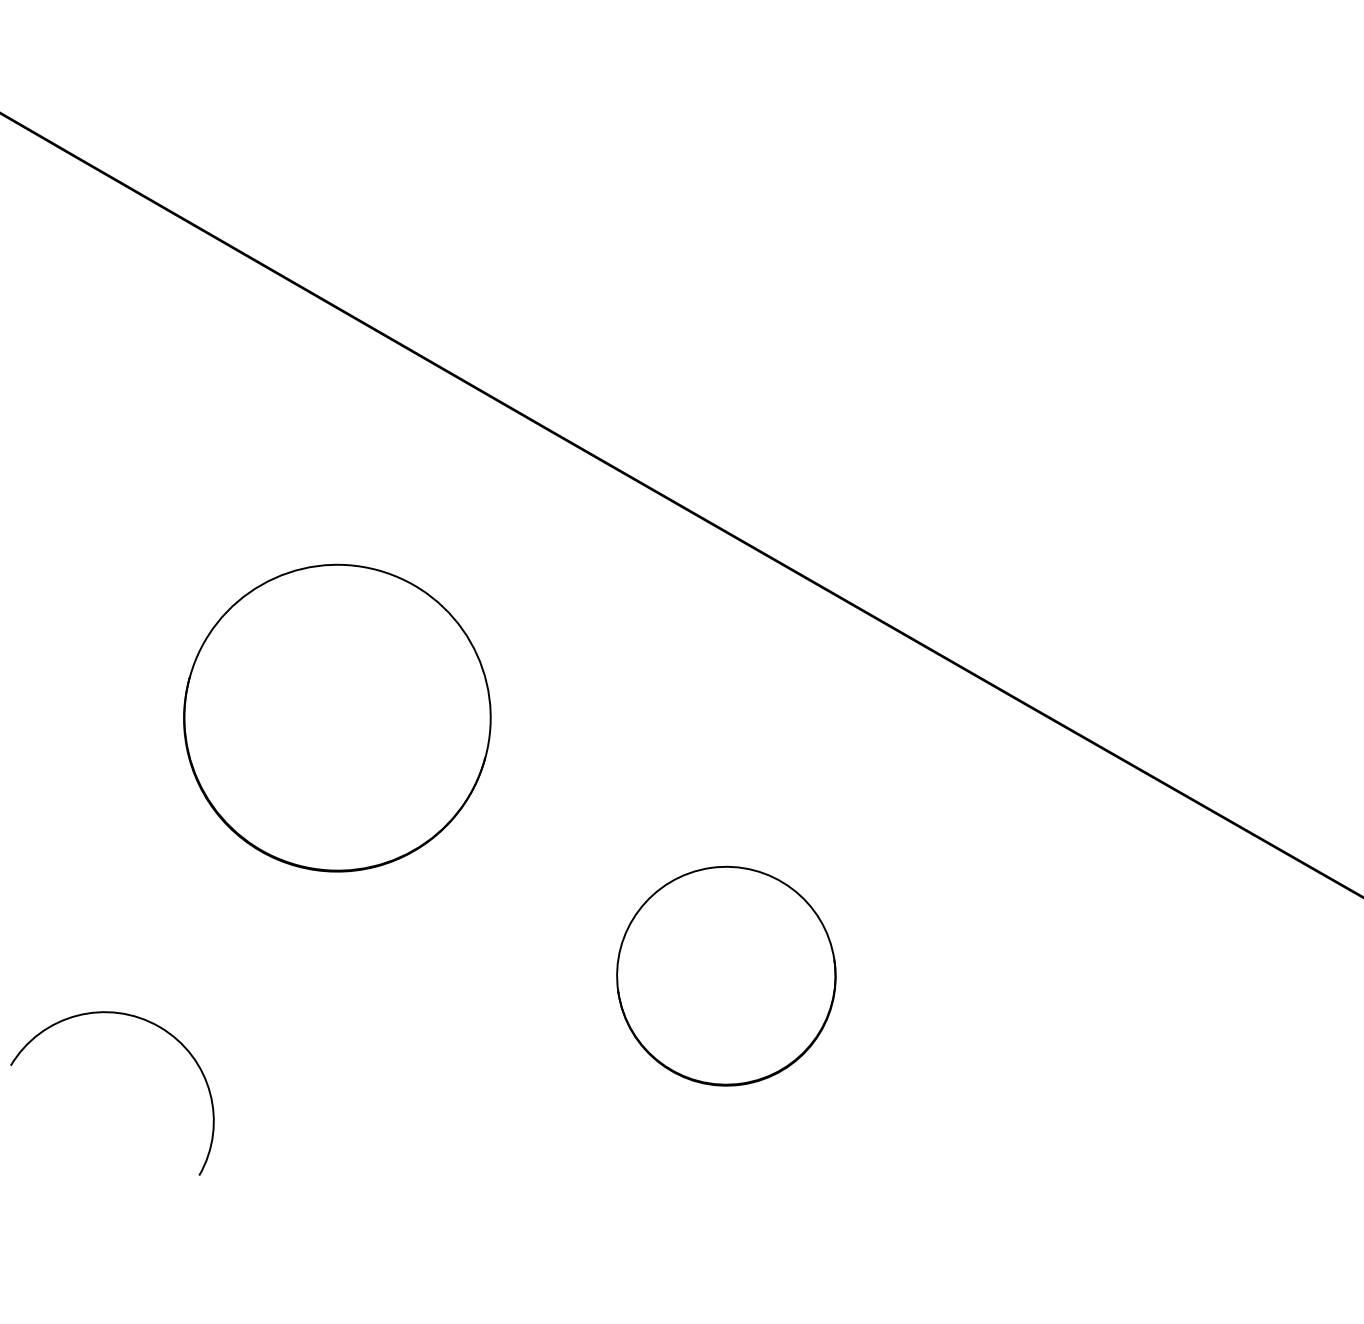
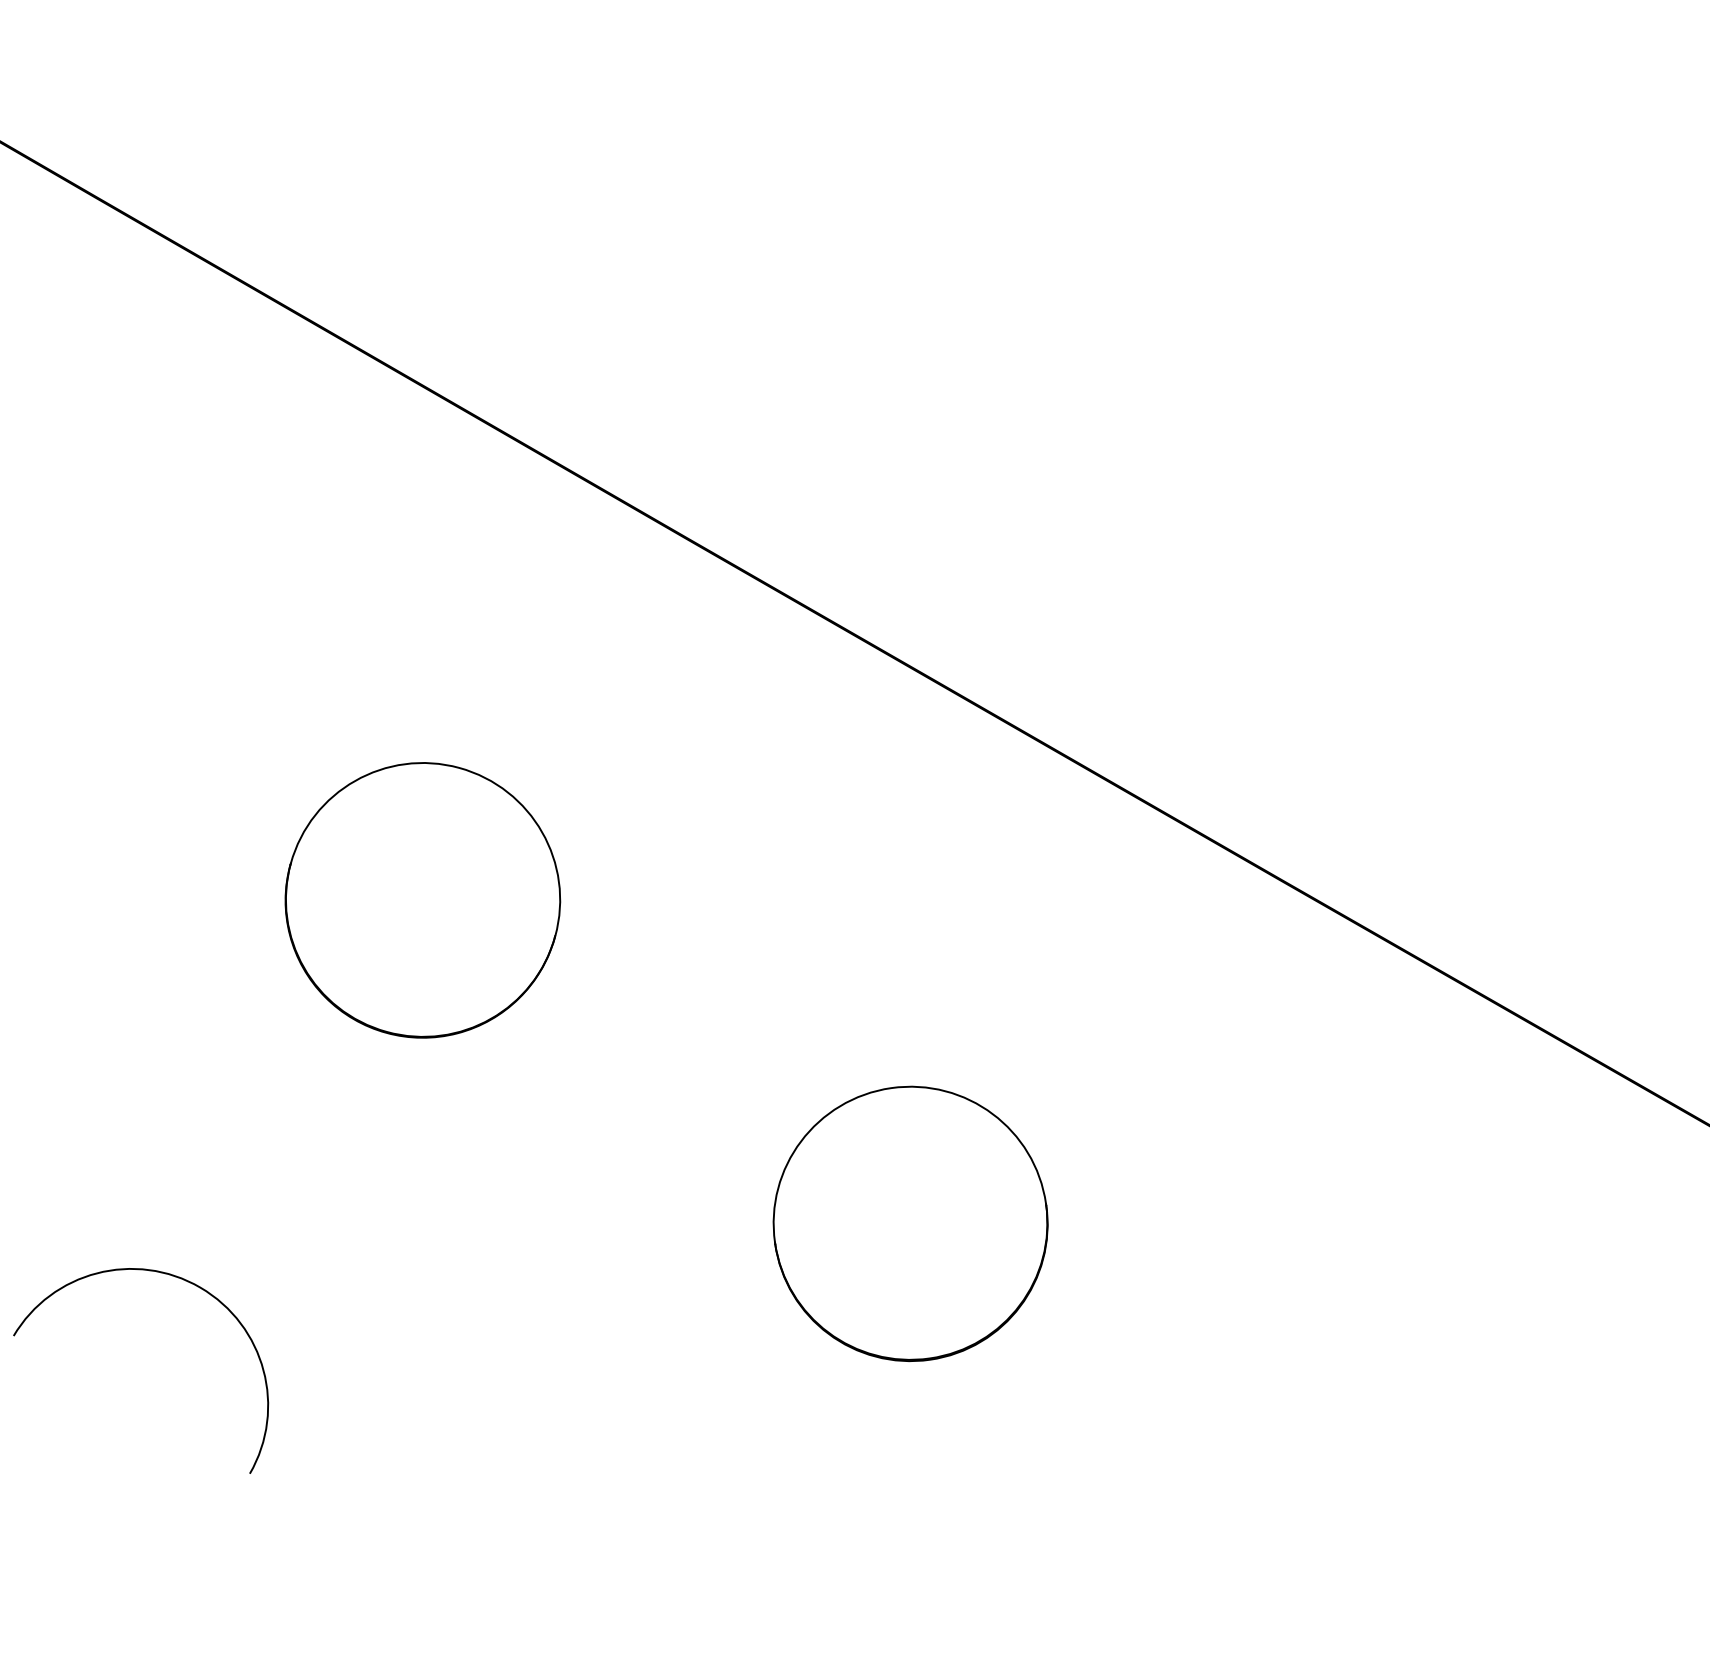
part: (336, 717) -> (421, 899), size x0.71

